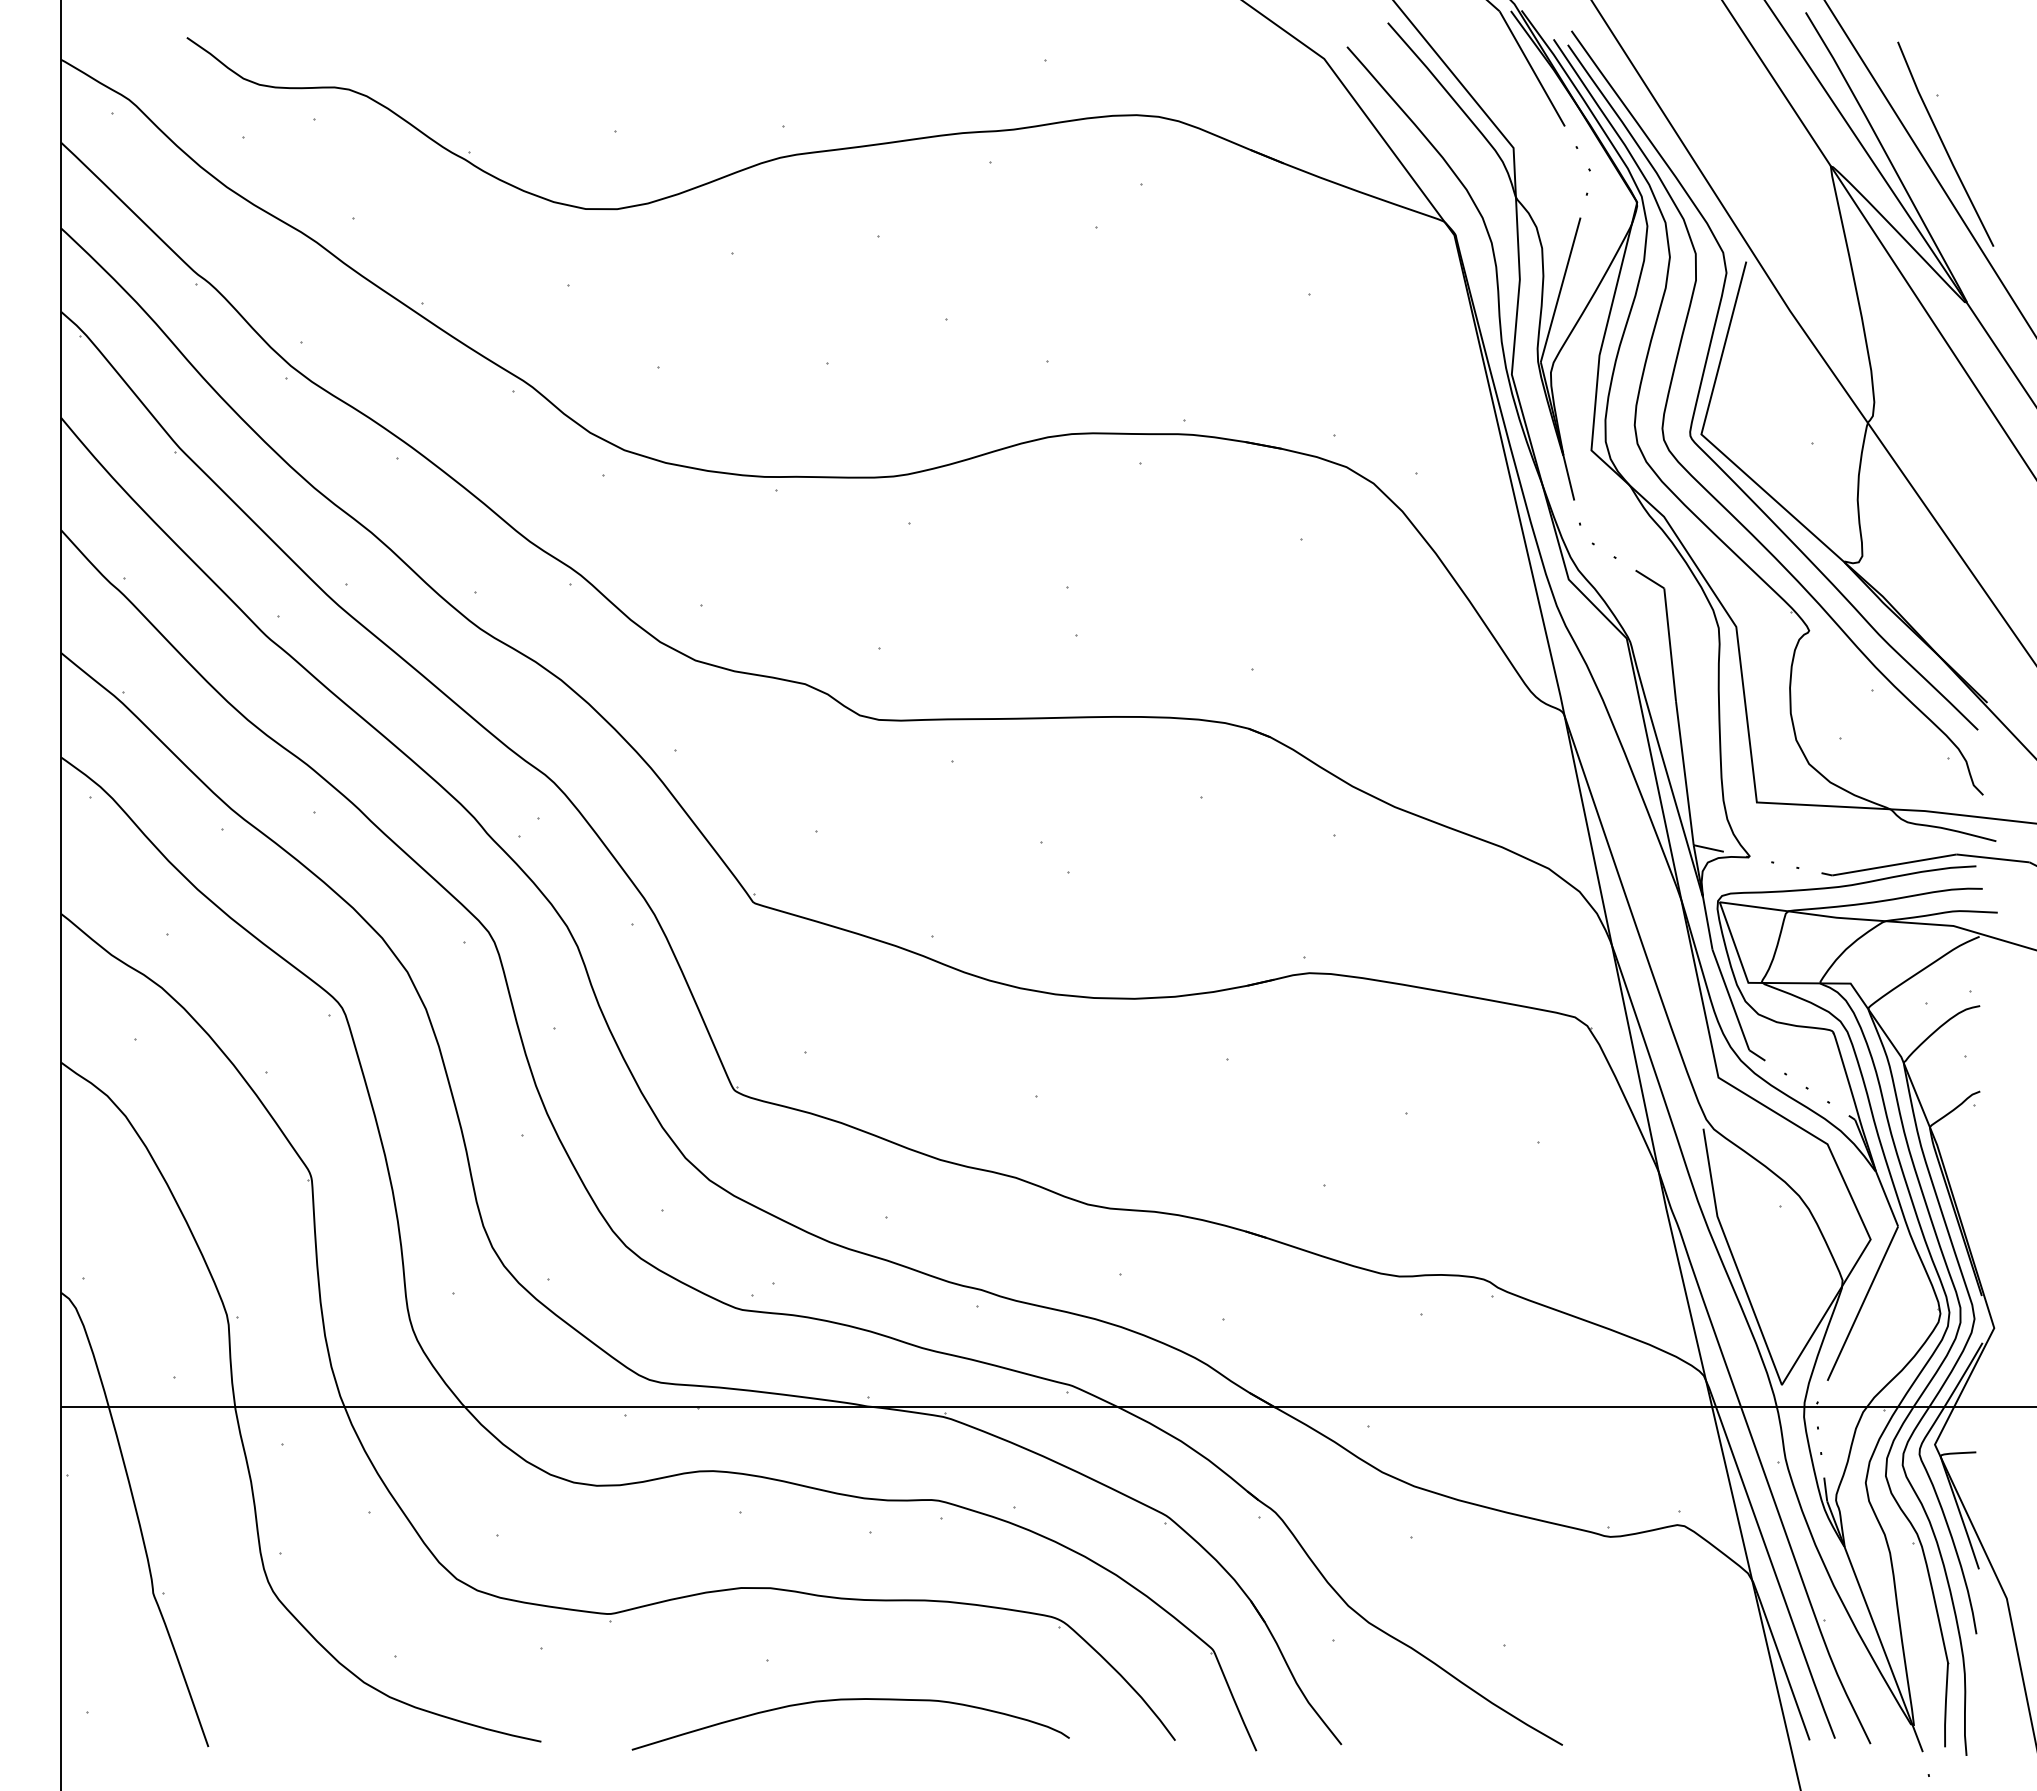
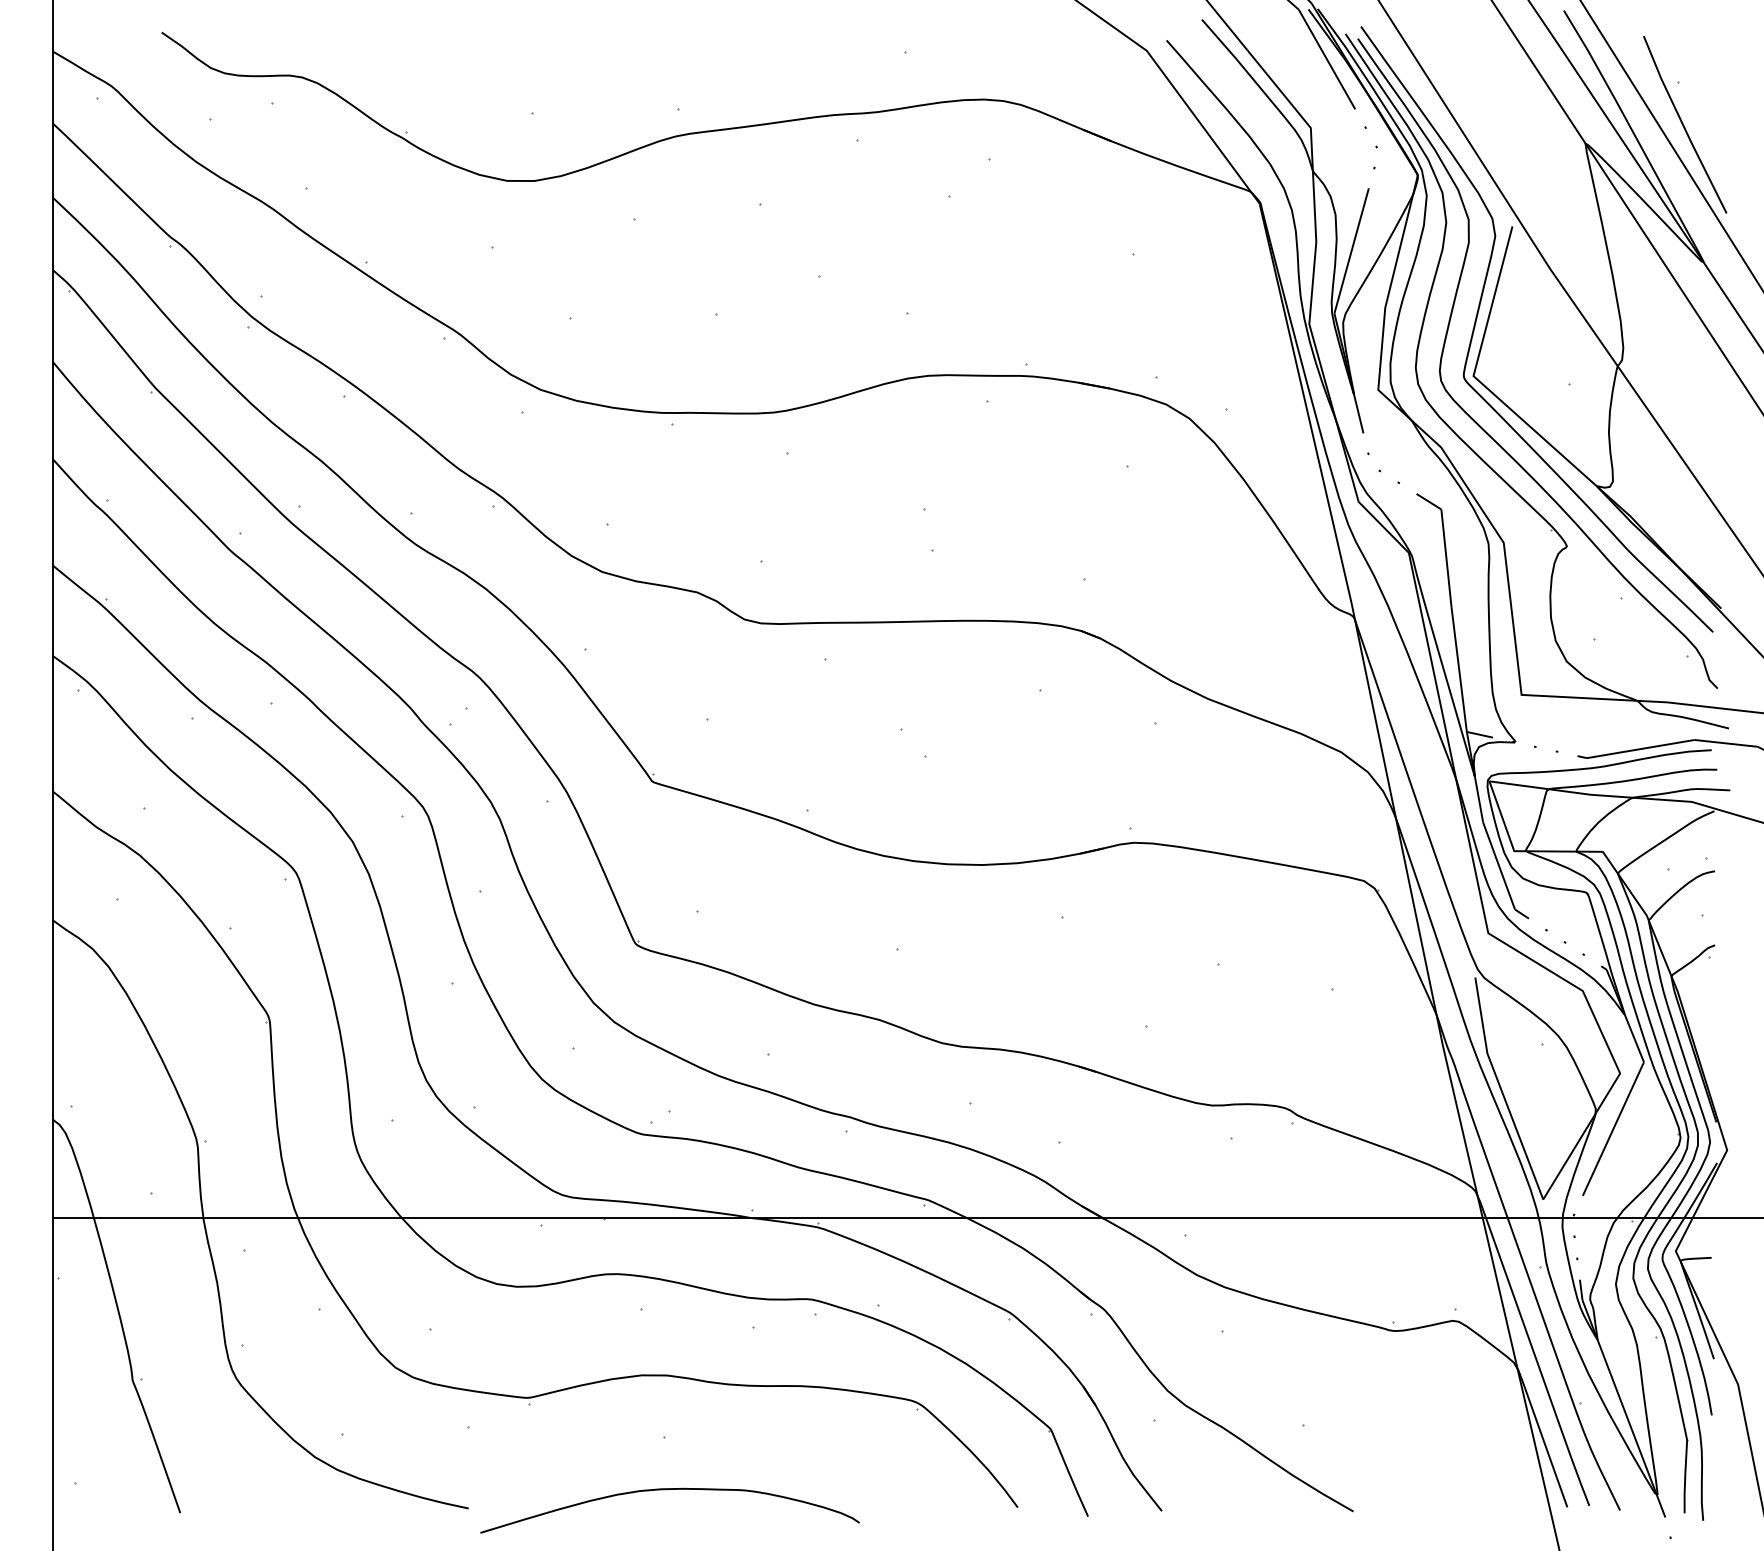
curve: (850, 1700) -> (669, 1490), moved

